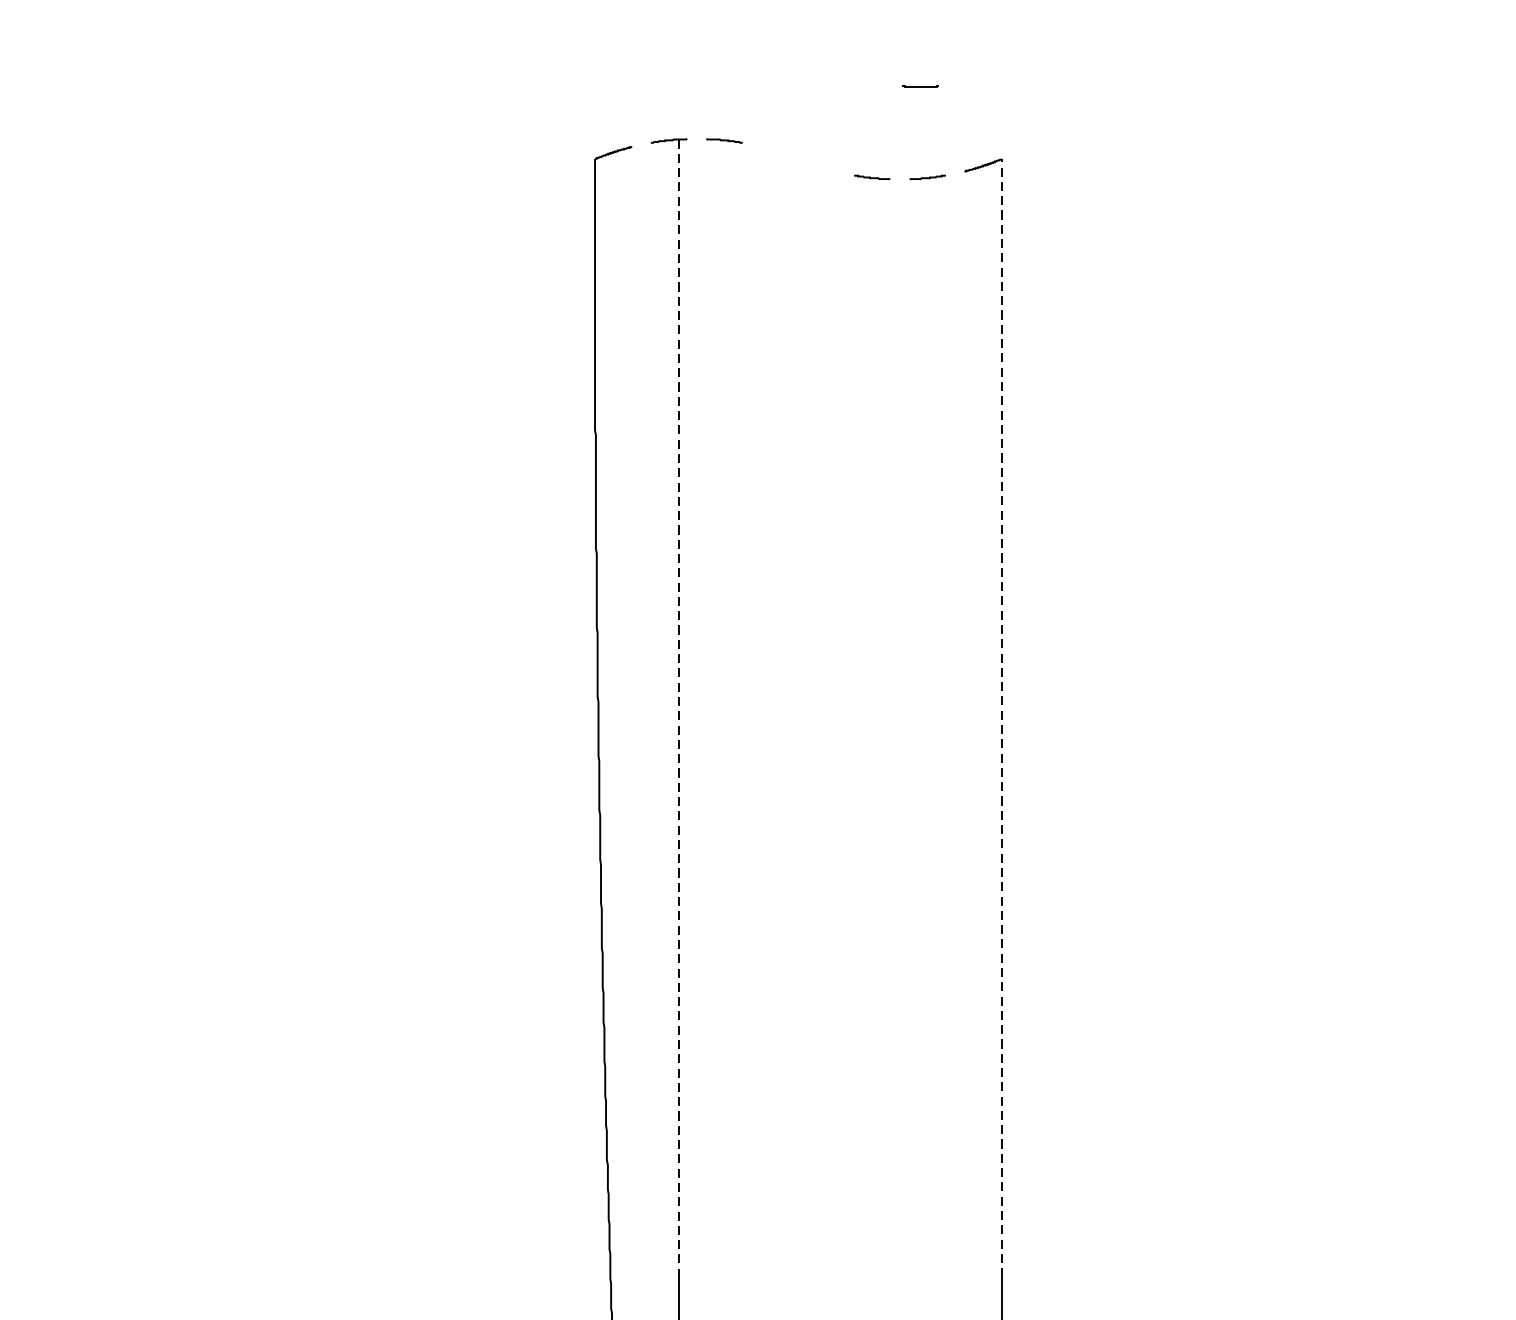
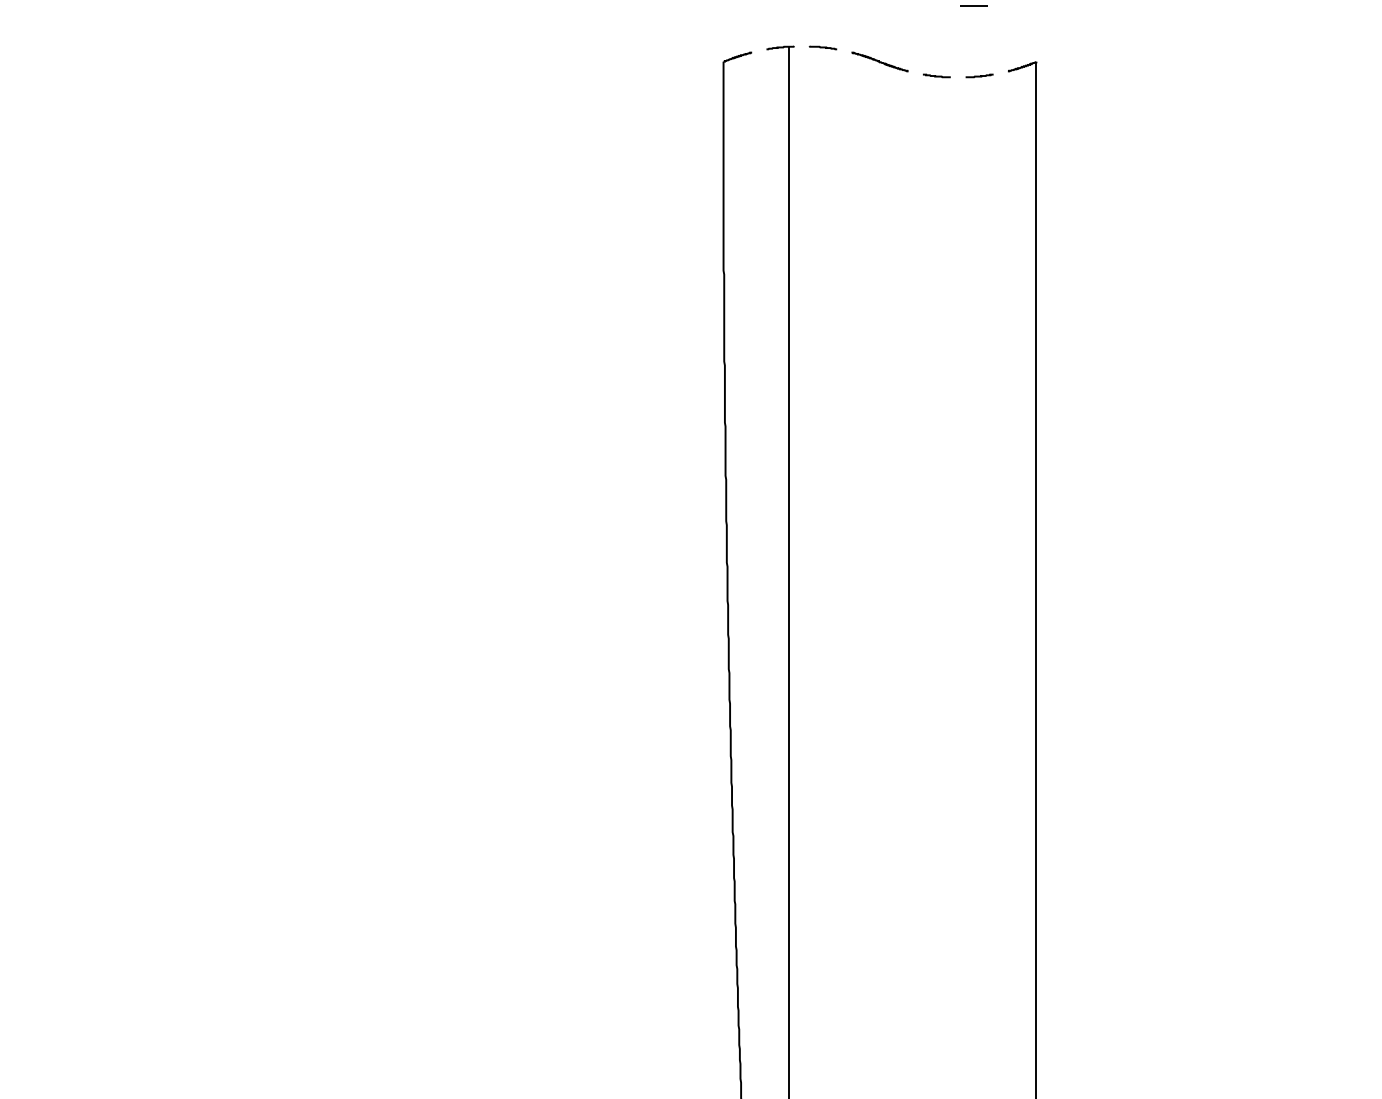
line: (797, 158) -> (879, 61), added
line: (679, 708) -> (788, 484), dashed -> solid
line: (1001, 717) -> (1036, 491), dashed -> solid

